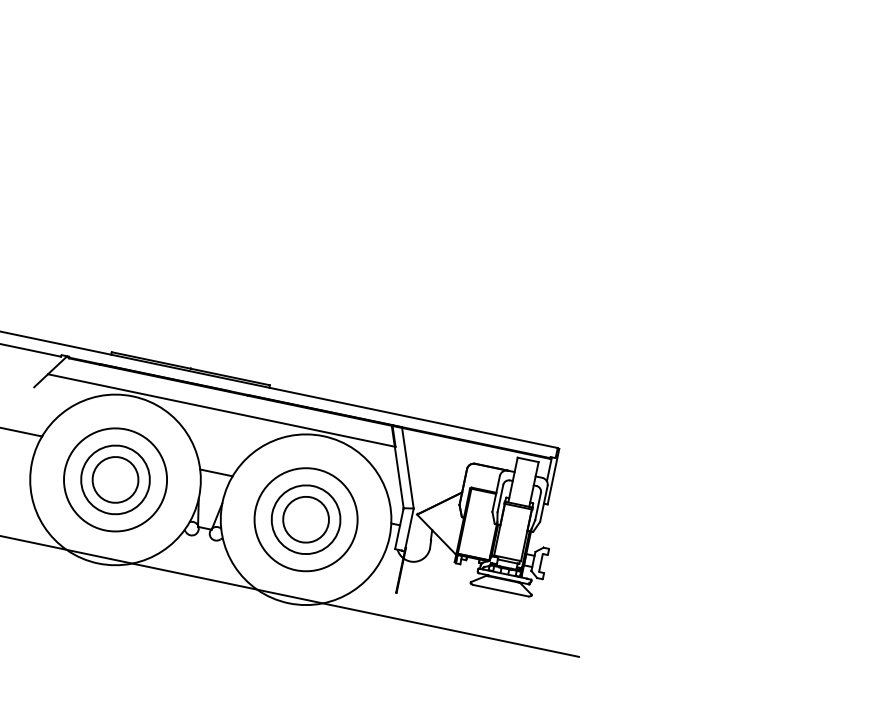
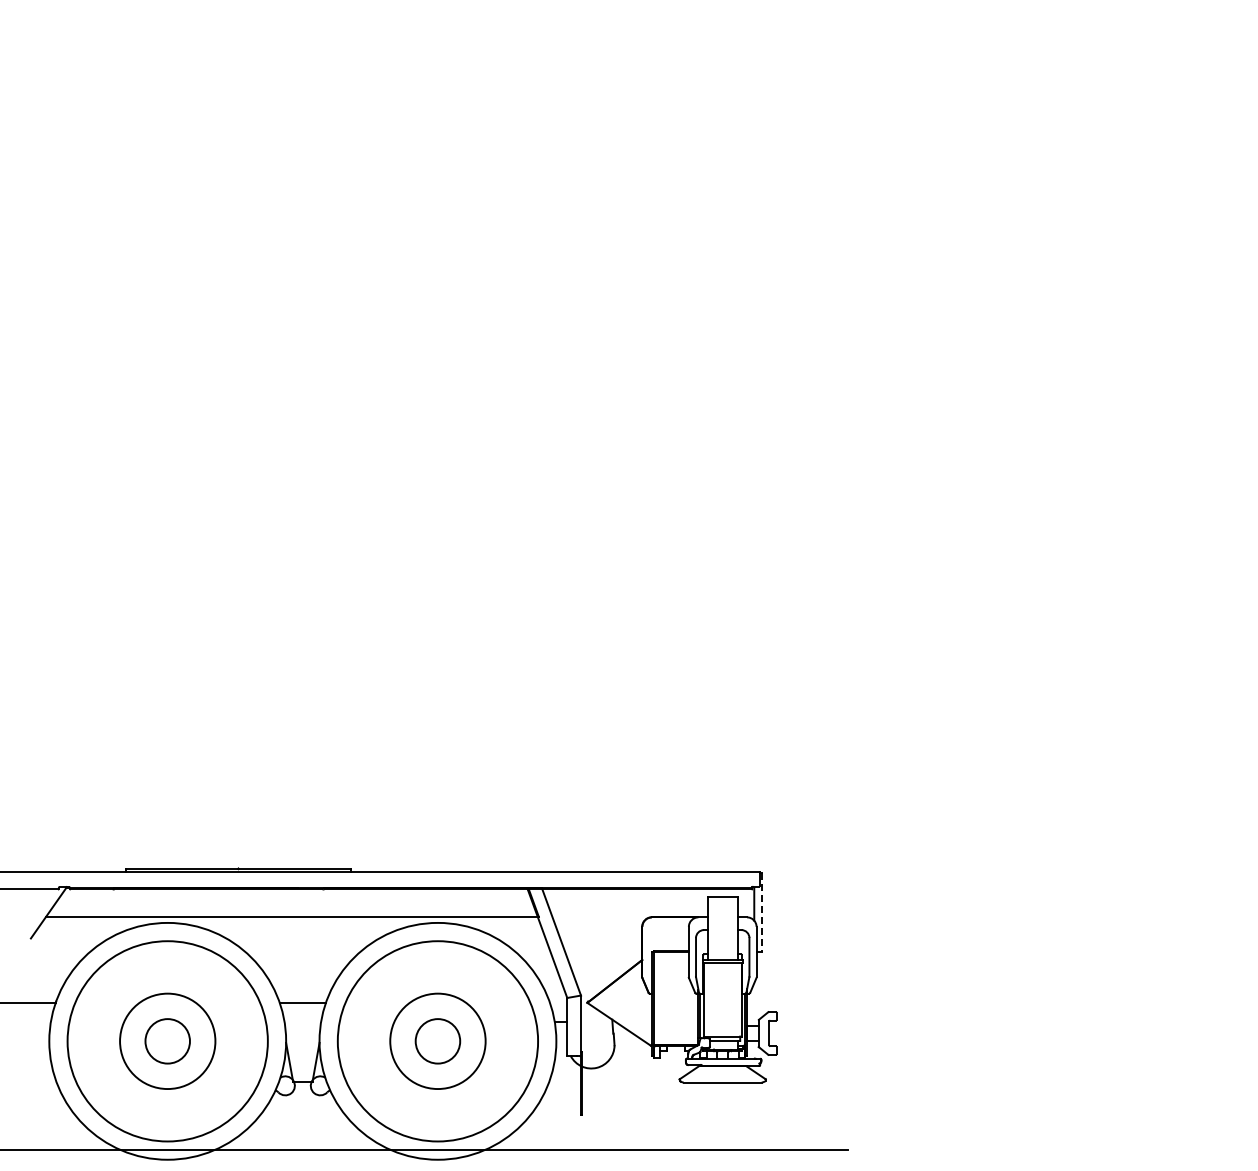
line: (553, 477) -> (761, 913), solid -> dashed
circle: (115, 479) -> (167, 1040), size x1.4
circle: (115, 480) -> (167, 1041), size x0.7
circle: (305, 519) -> (437, 1040), size x1.4
circle: (305, 519) -> (437, 1041), size x0.7

